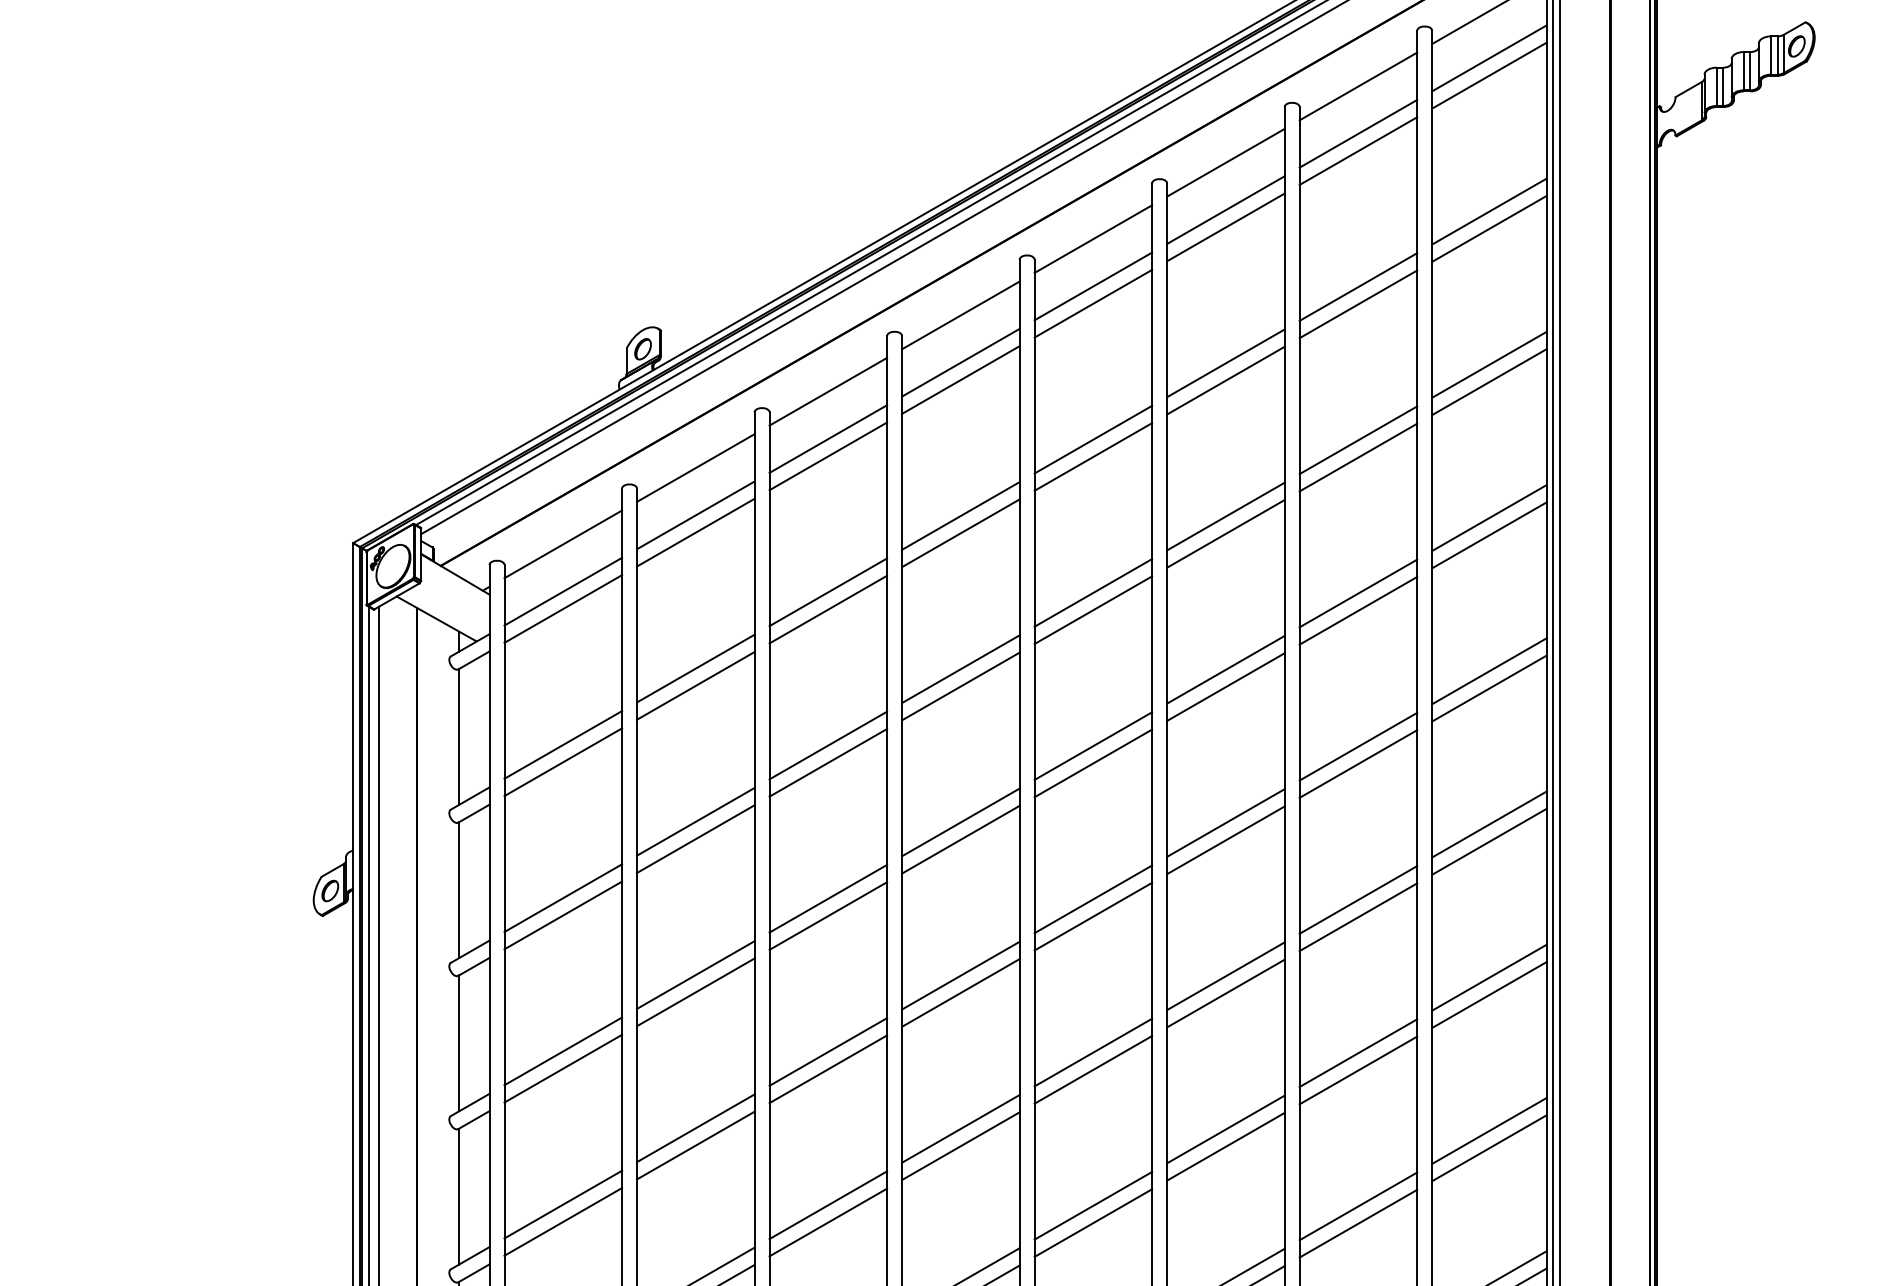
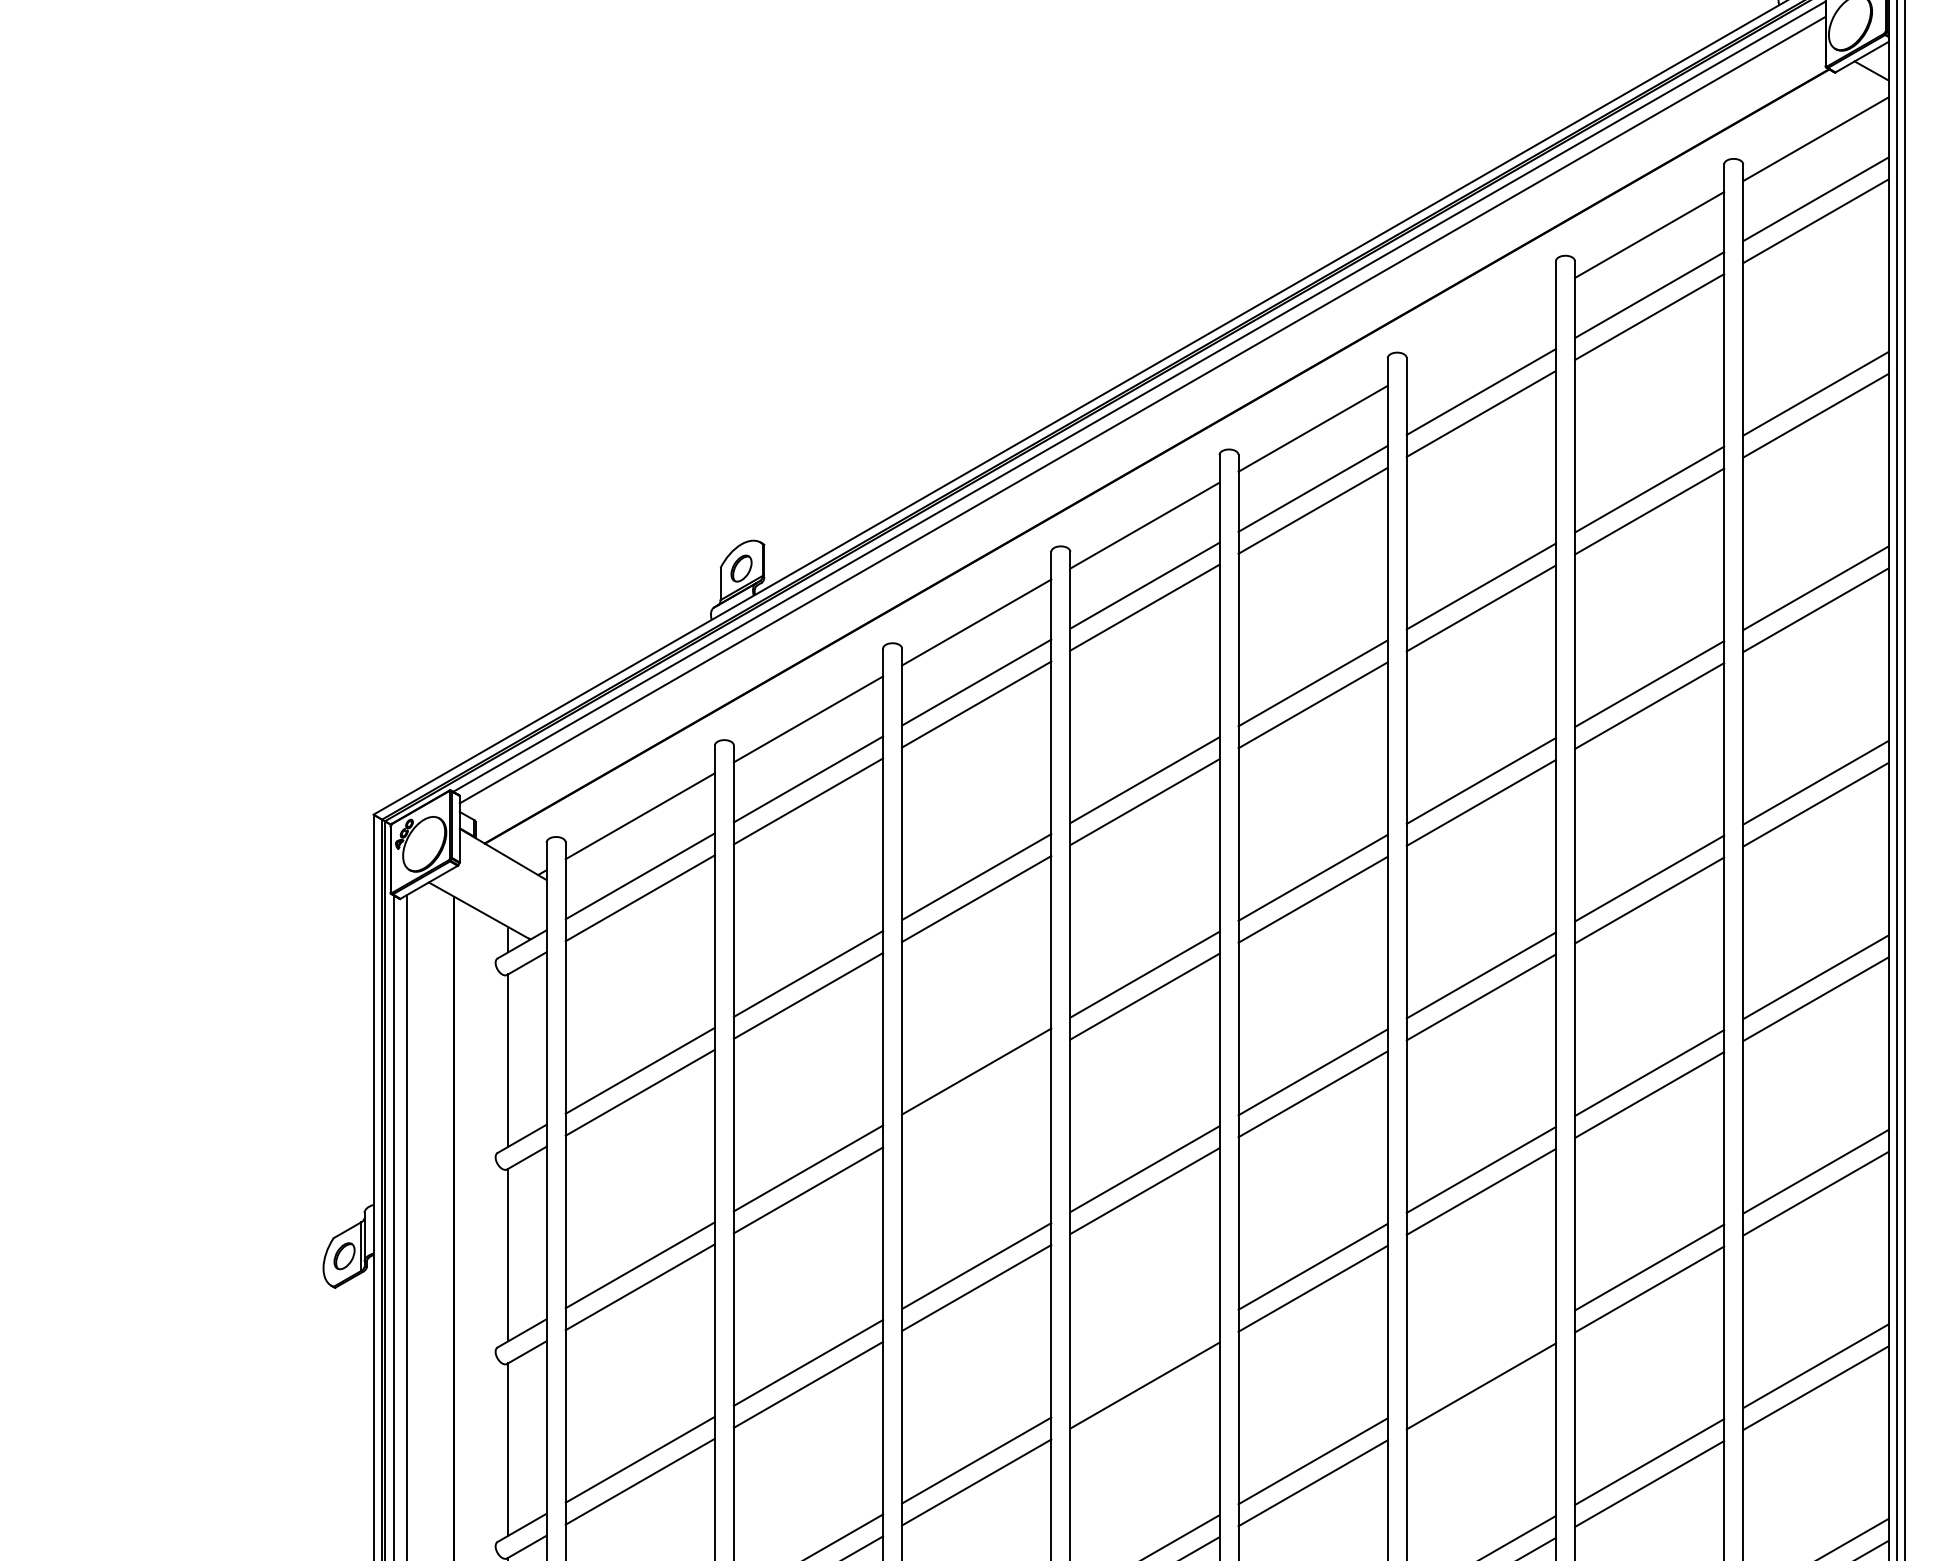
line: (1225, 162) -> (1480, 331), removed
line: (828, 762) -> (976, 1093), removed
line: (960, 975) -> (1144, 1363), removed
line: (1225, 976) -> (1480, 1364), removed

